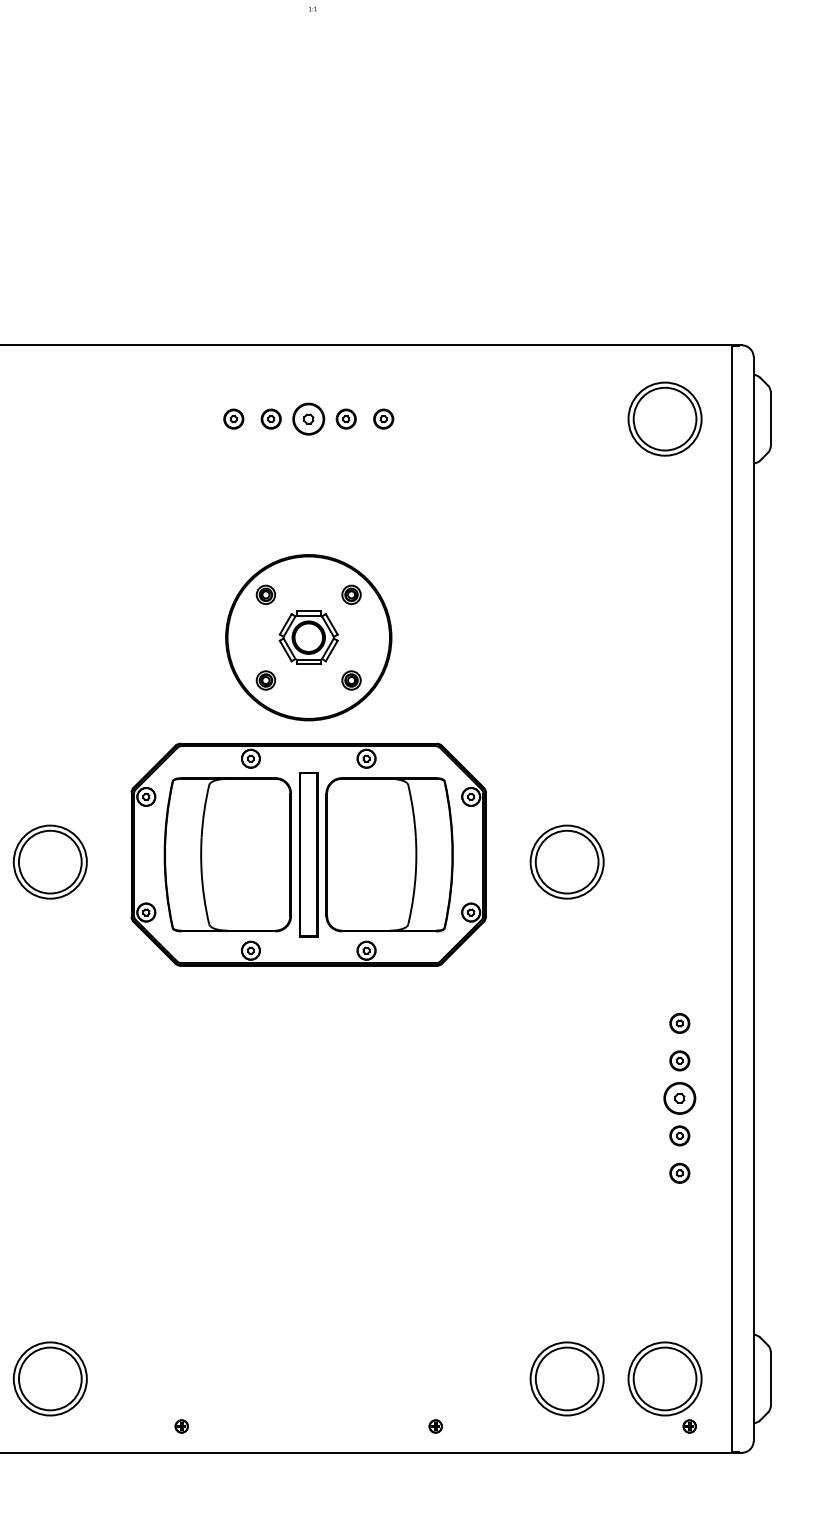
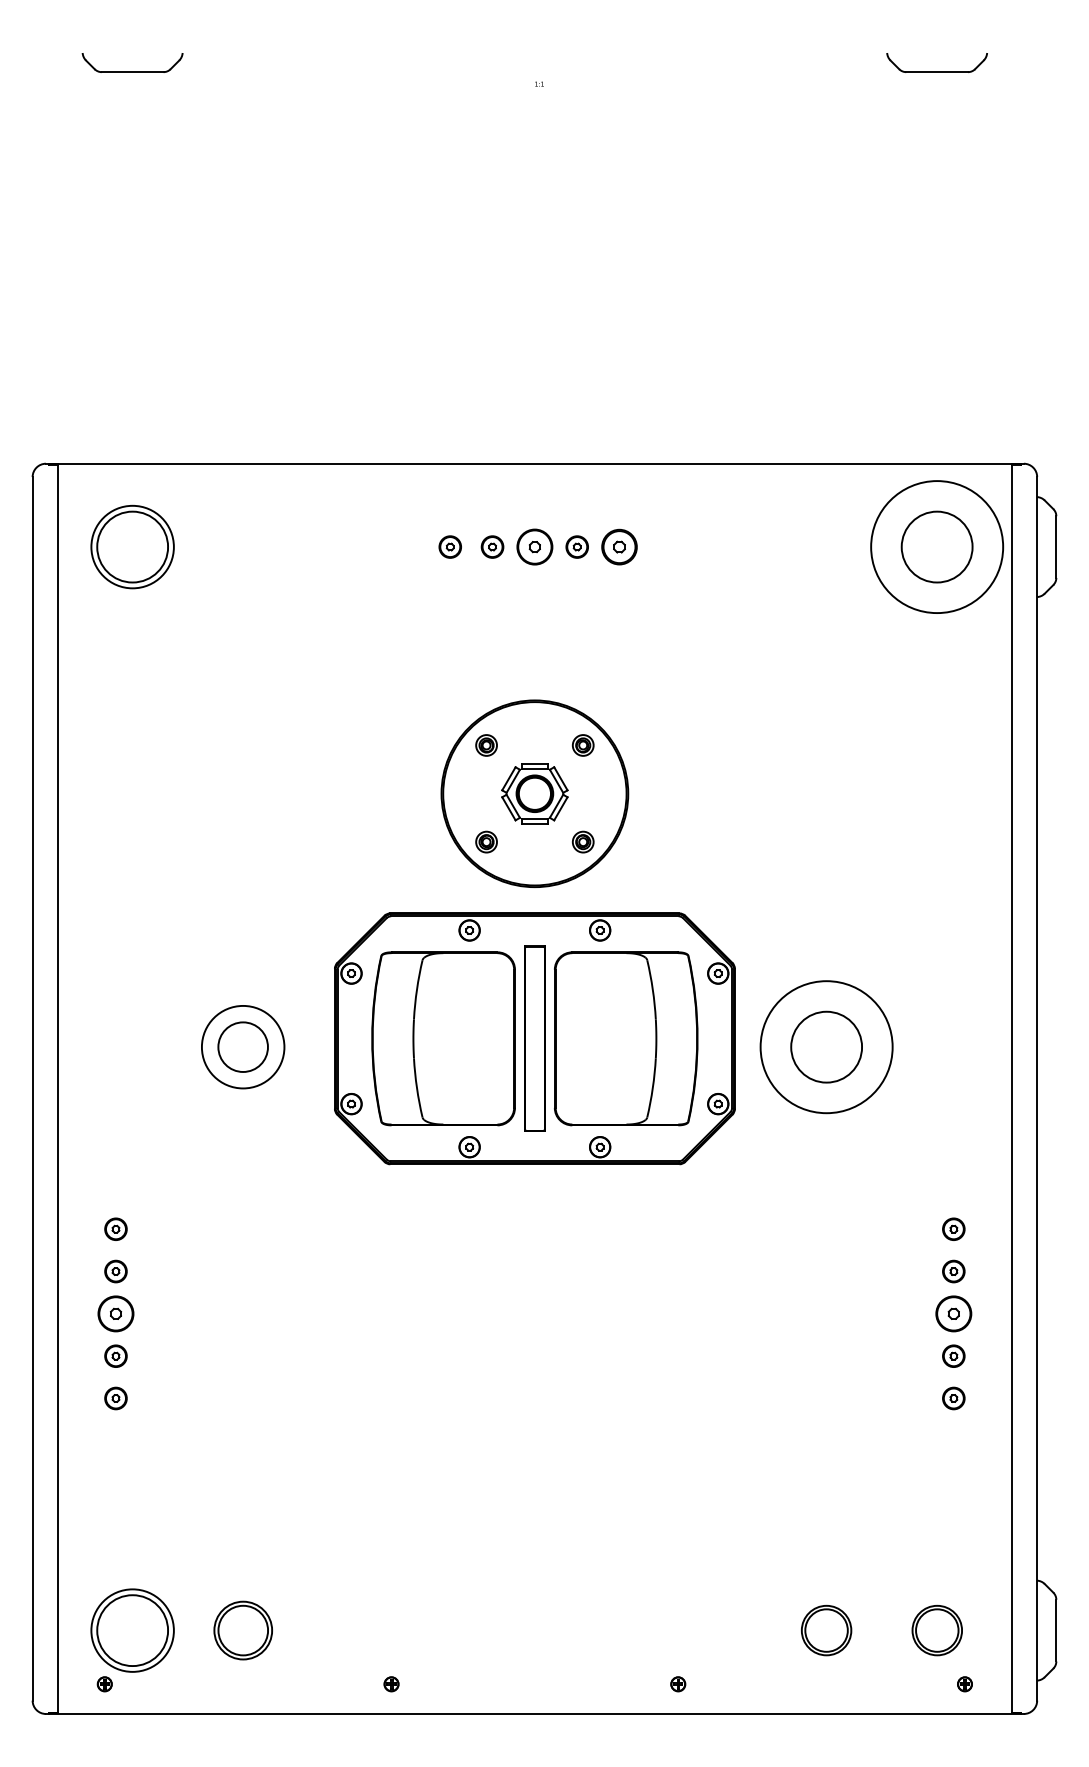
part: (383, 418) -> (619, 546), size x1.6
circle: (664, 418) -> (936, 546), size x1.6
circle: (49, 861) -> (242, 1046), size x0.7
circle: (567, 861) -> (826, 1046), size x1.6
part: (50, 1378) -> (243, 1630), size x0.7
part: (567, 1378) -> (826, 1630), size x0.6
part: (665, 1378) -> (937, 1630), size x0.6

